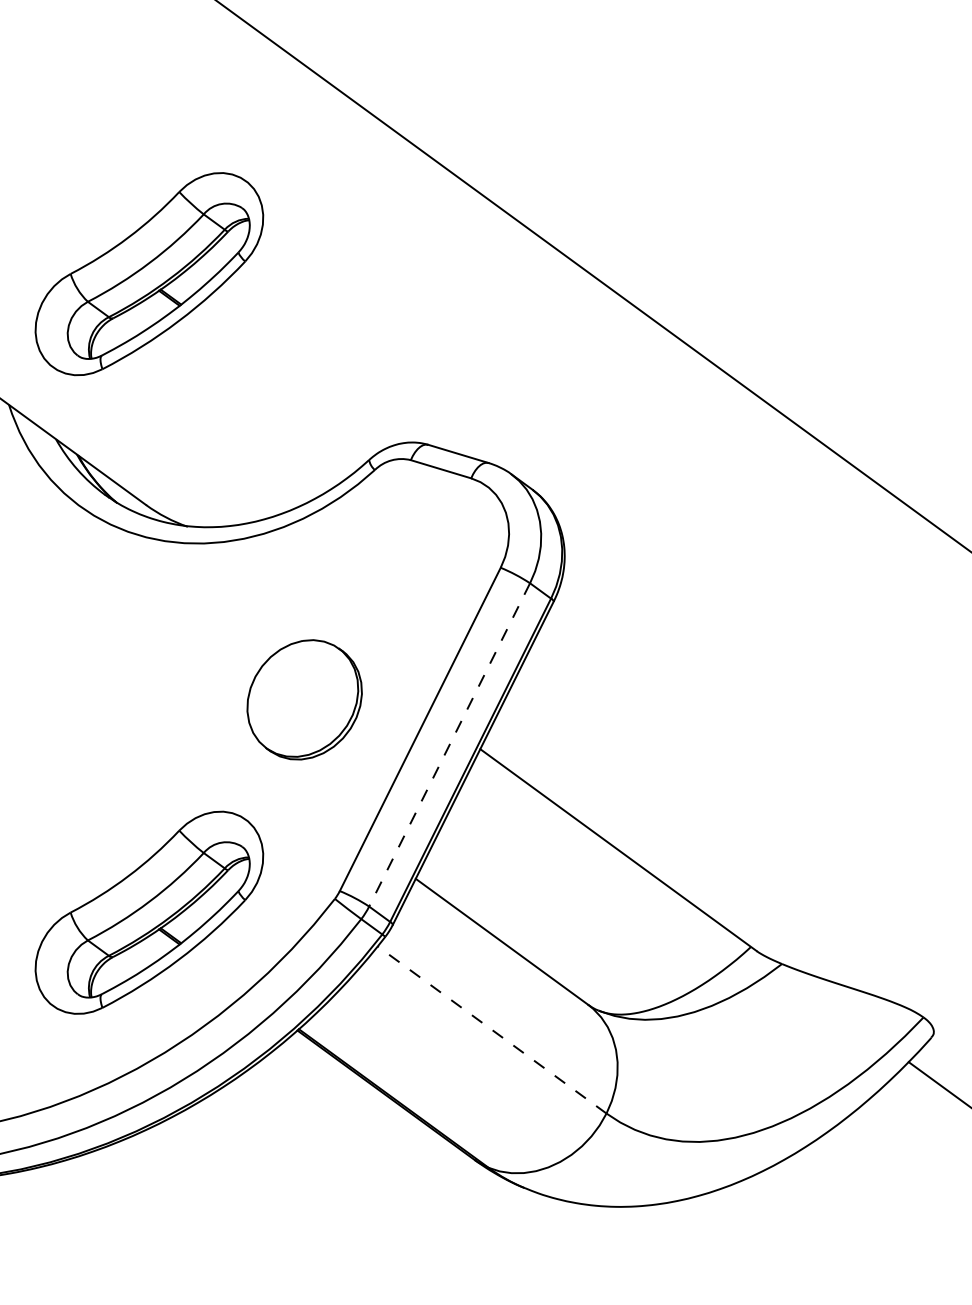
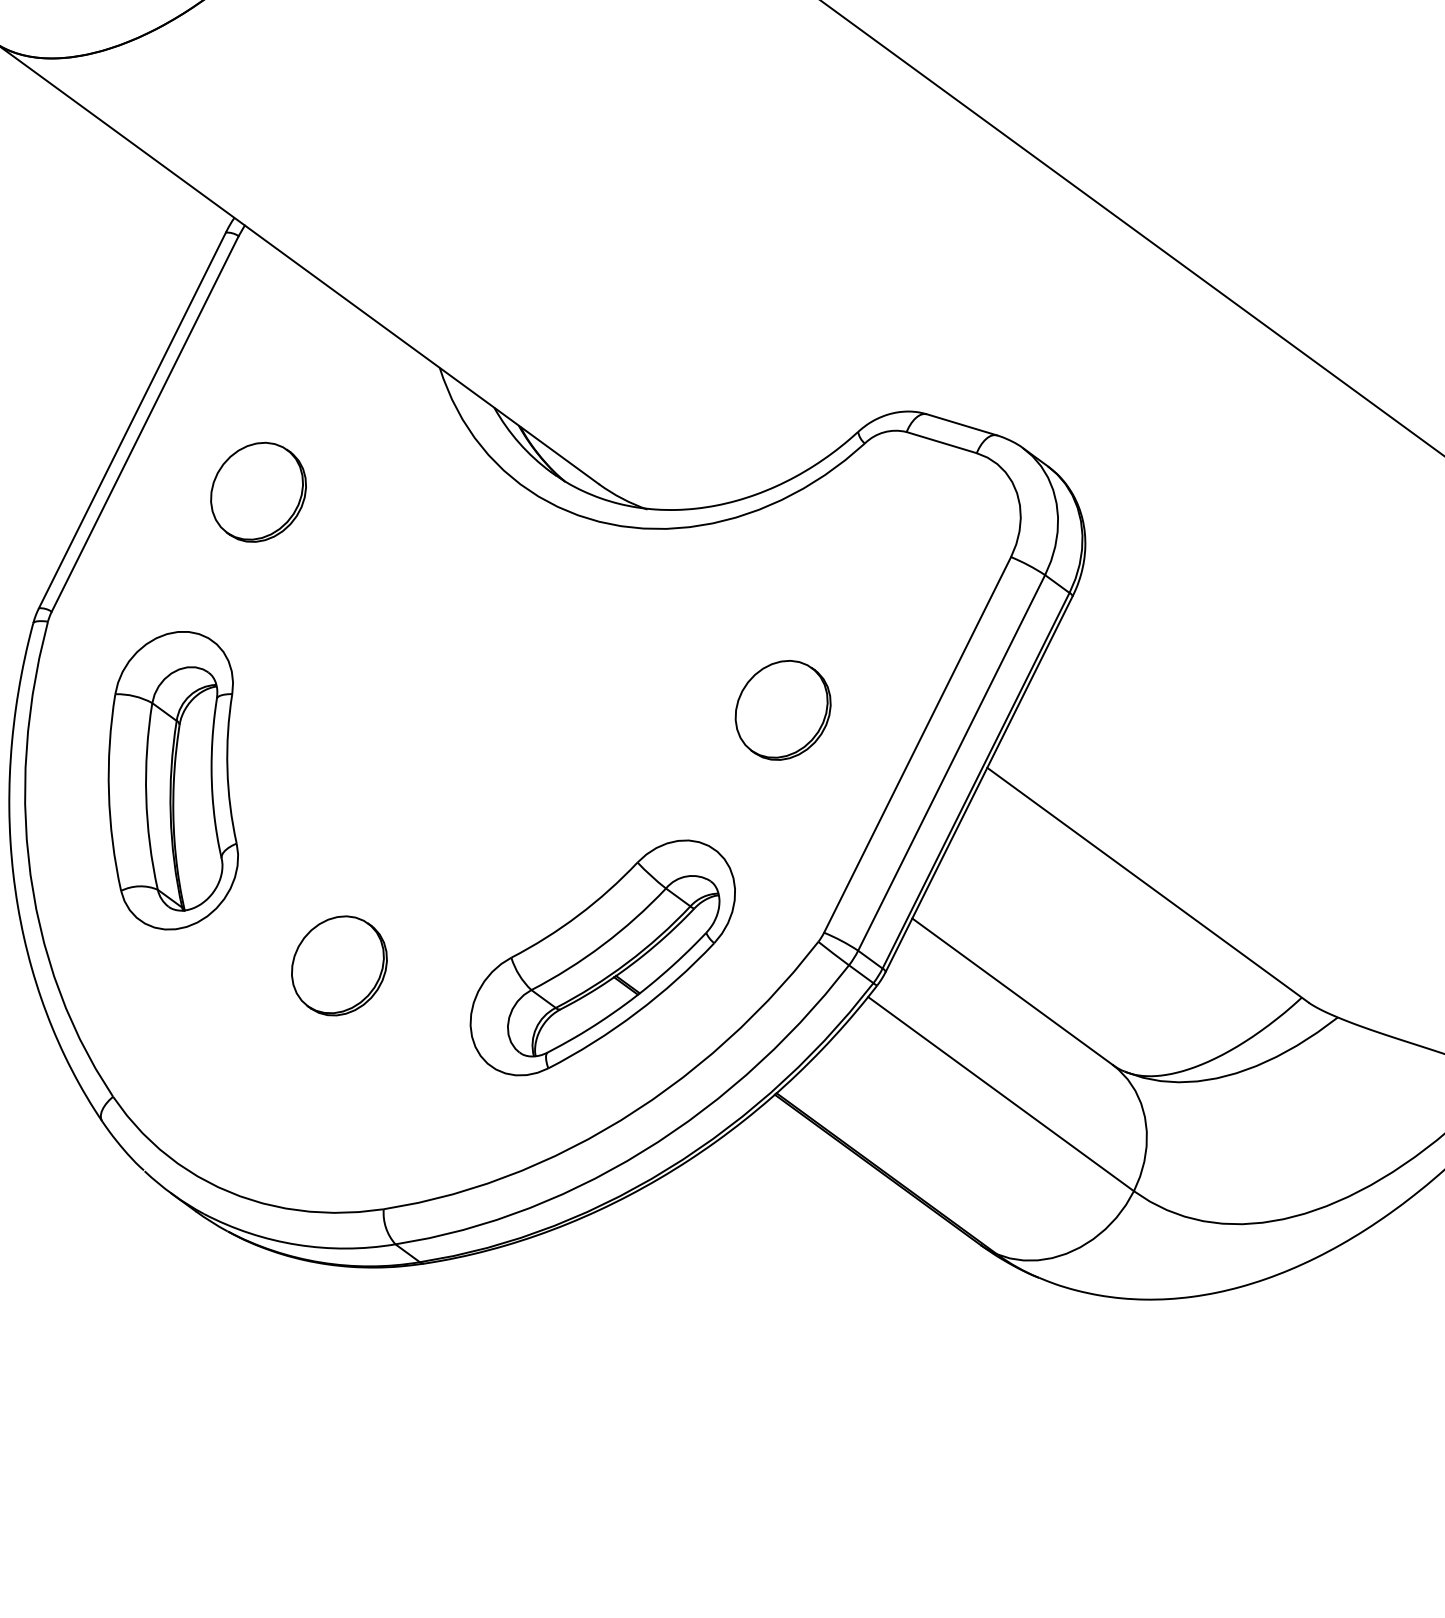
part: (149, 273) -> (602, 215), removed
part: (304, 698) -> (782, 709), size x0.71
line: (449, 744) -> (951, 762), dashed -> solid
line: (492, 1030) -> (1001, 1094), dashed -> solid

